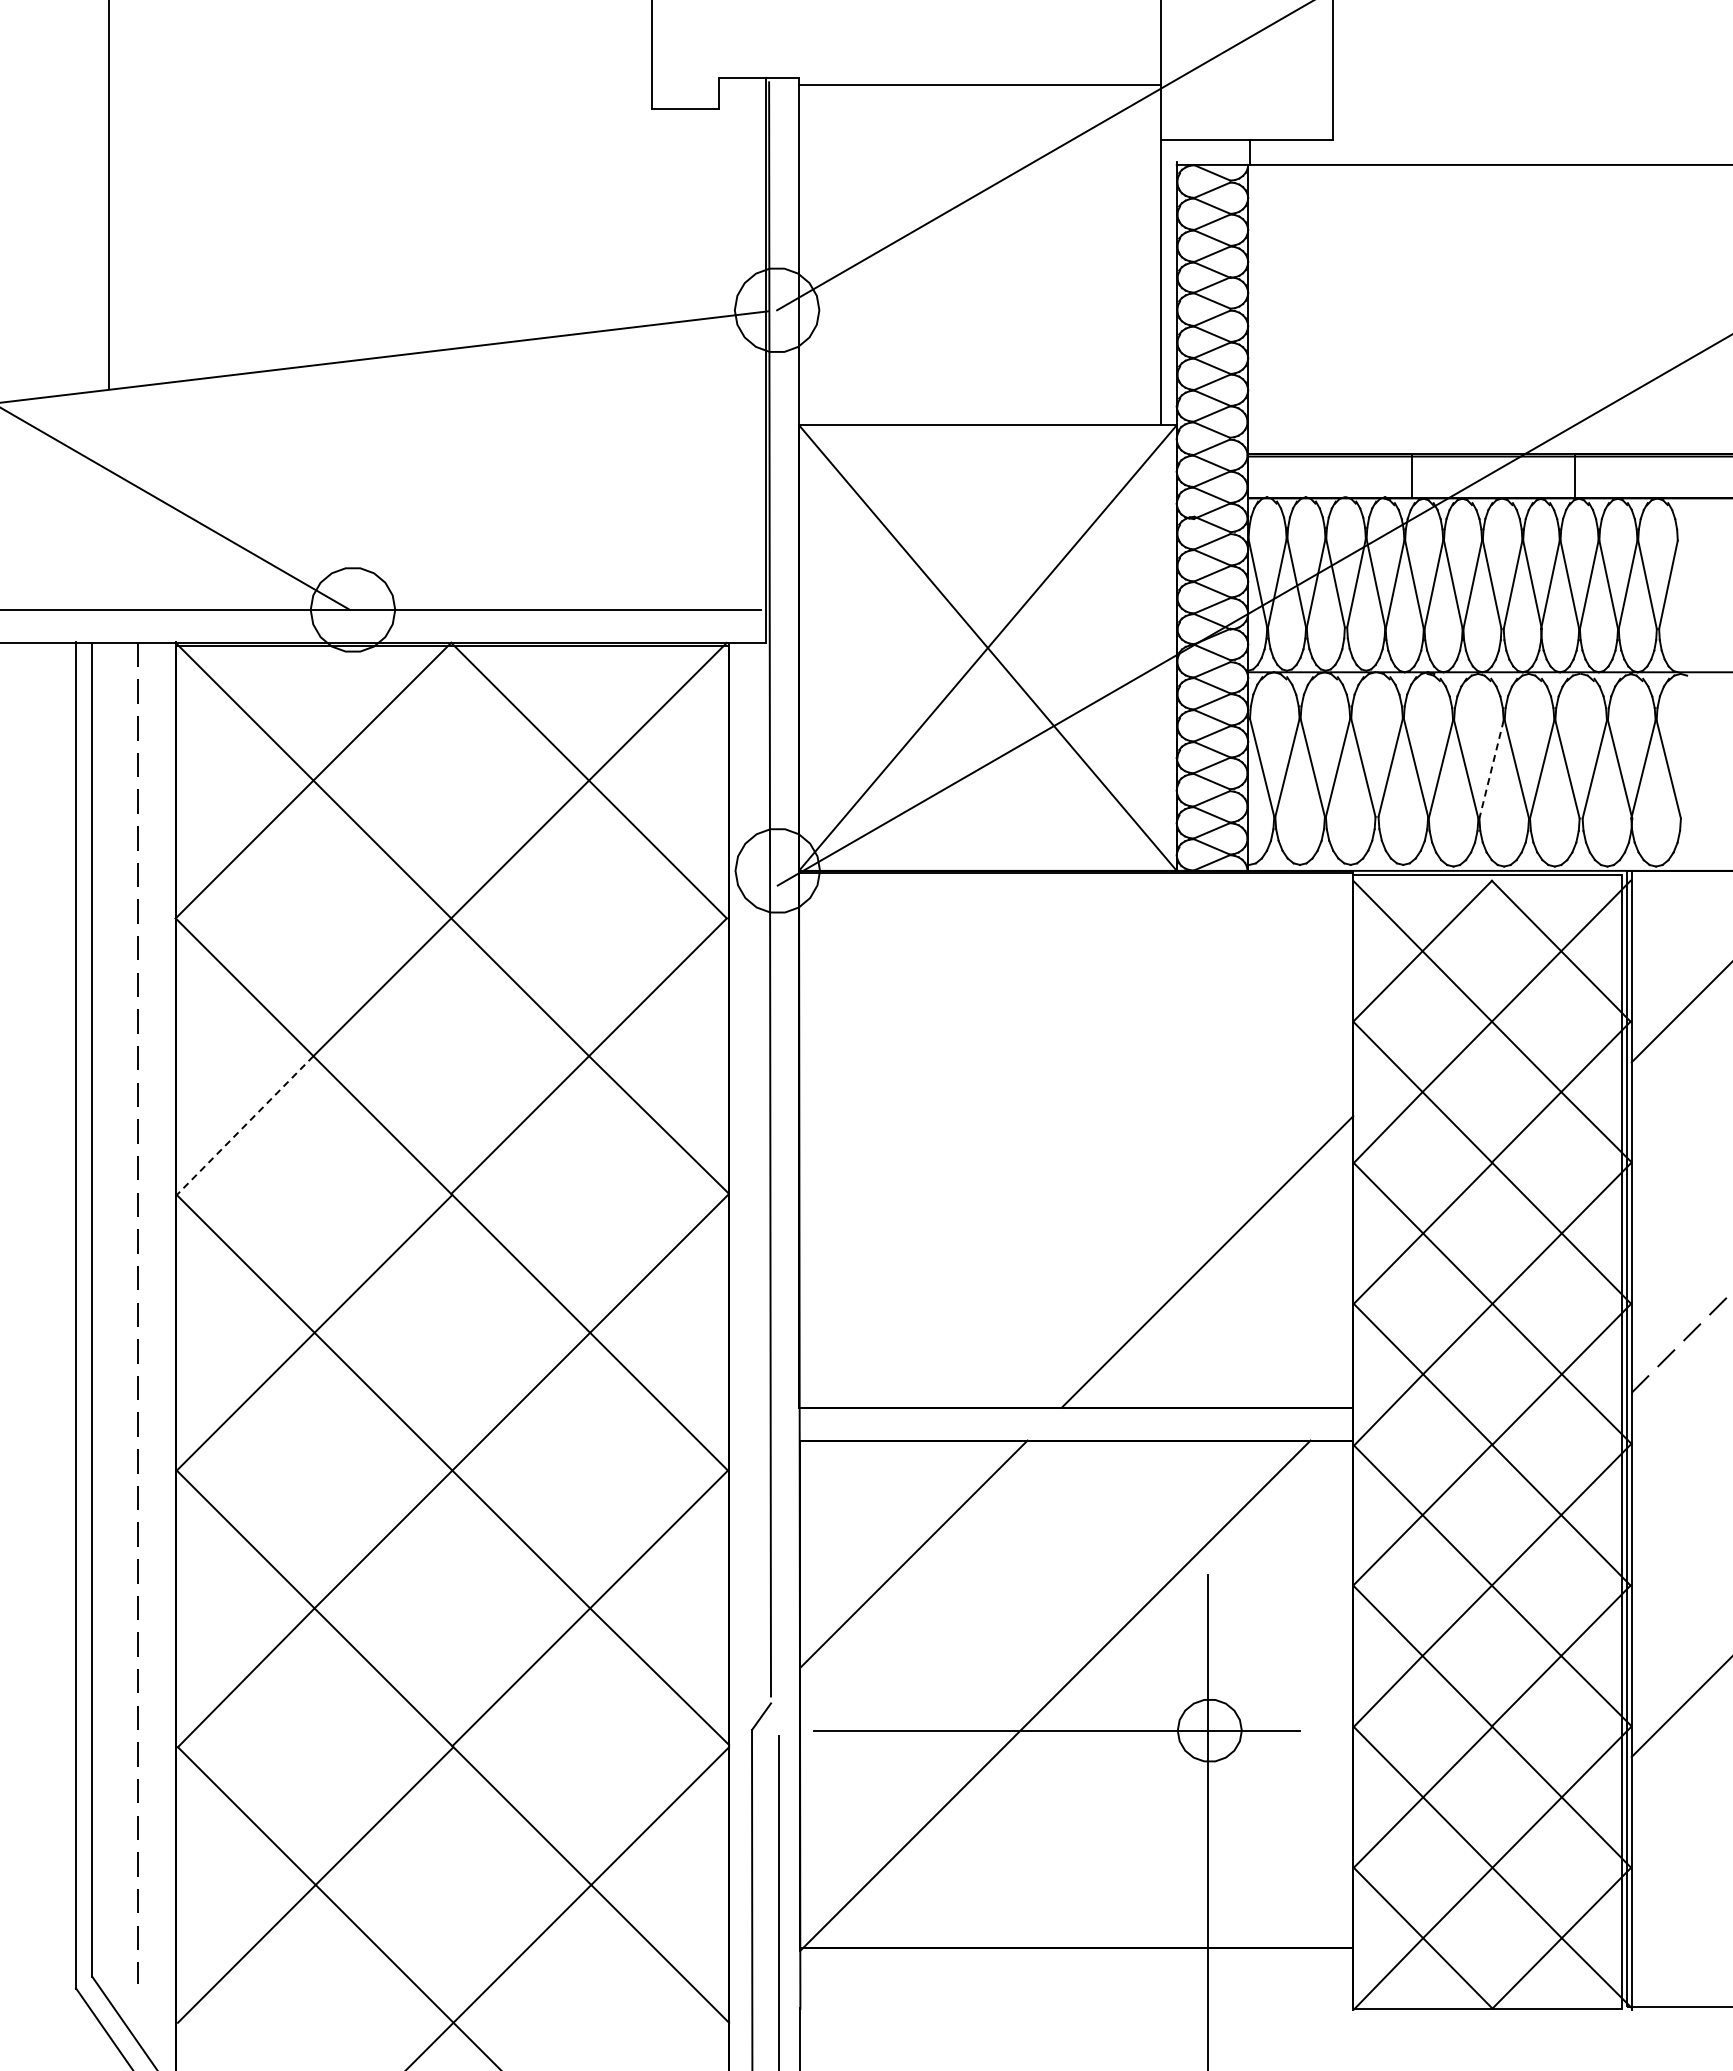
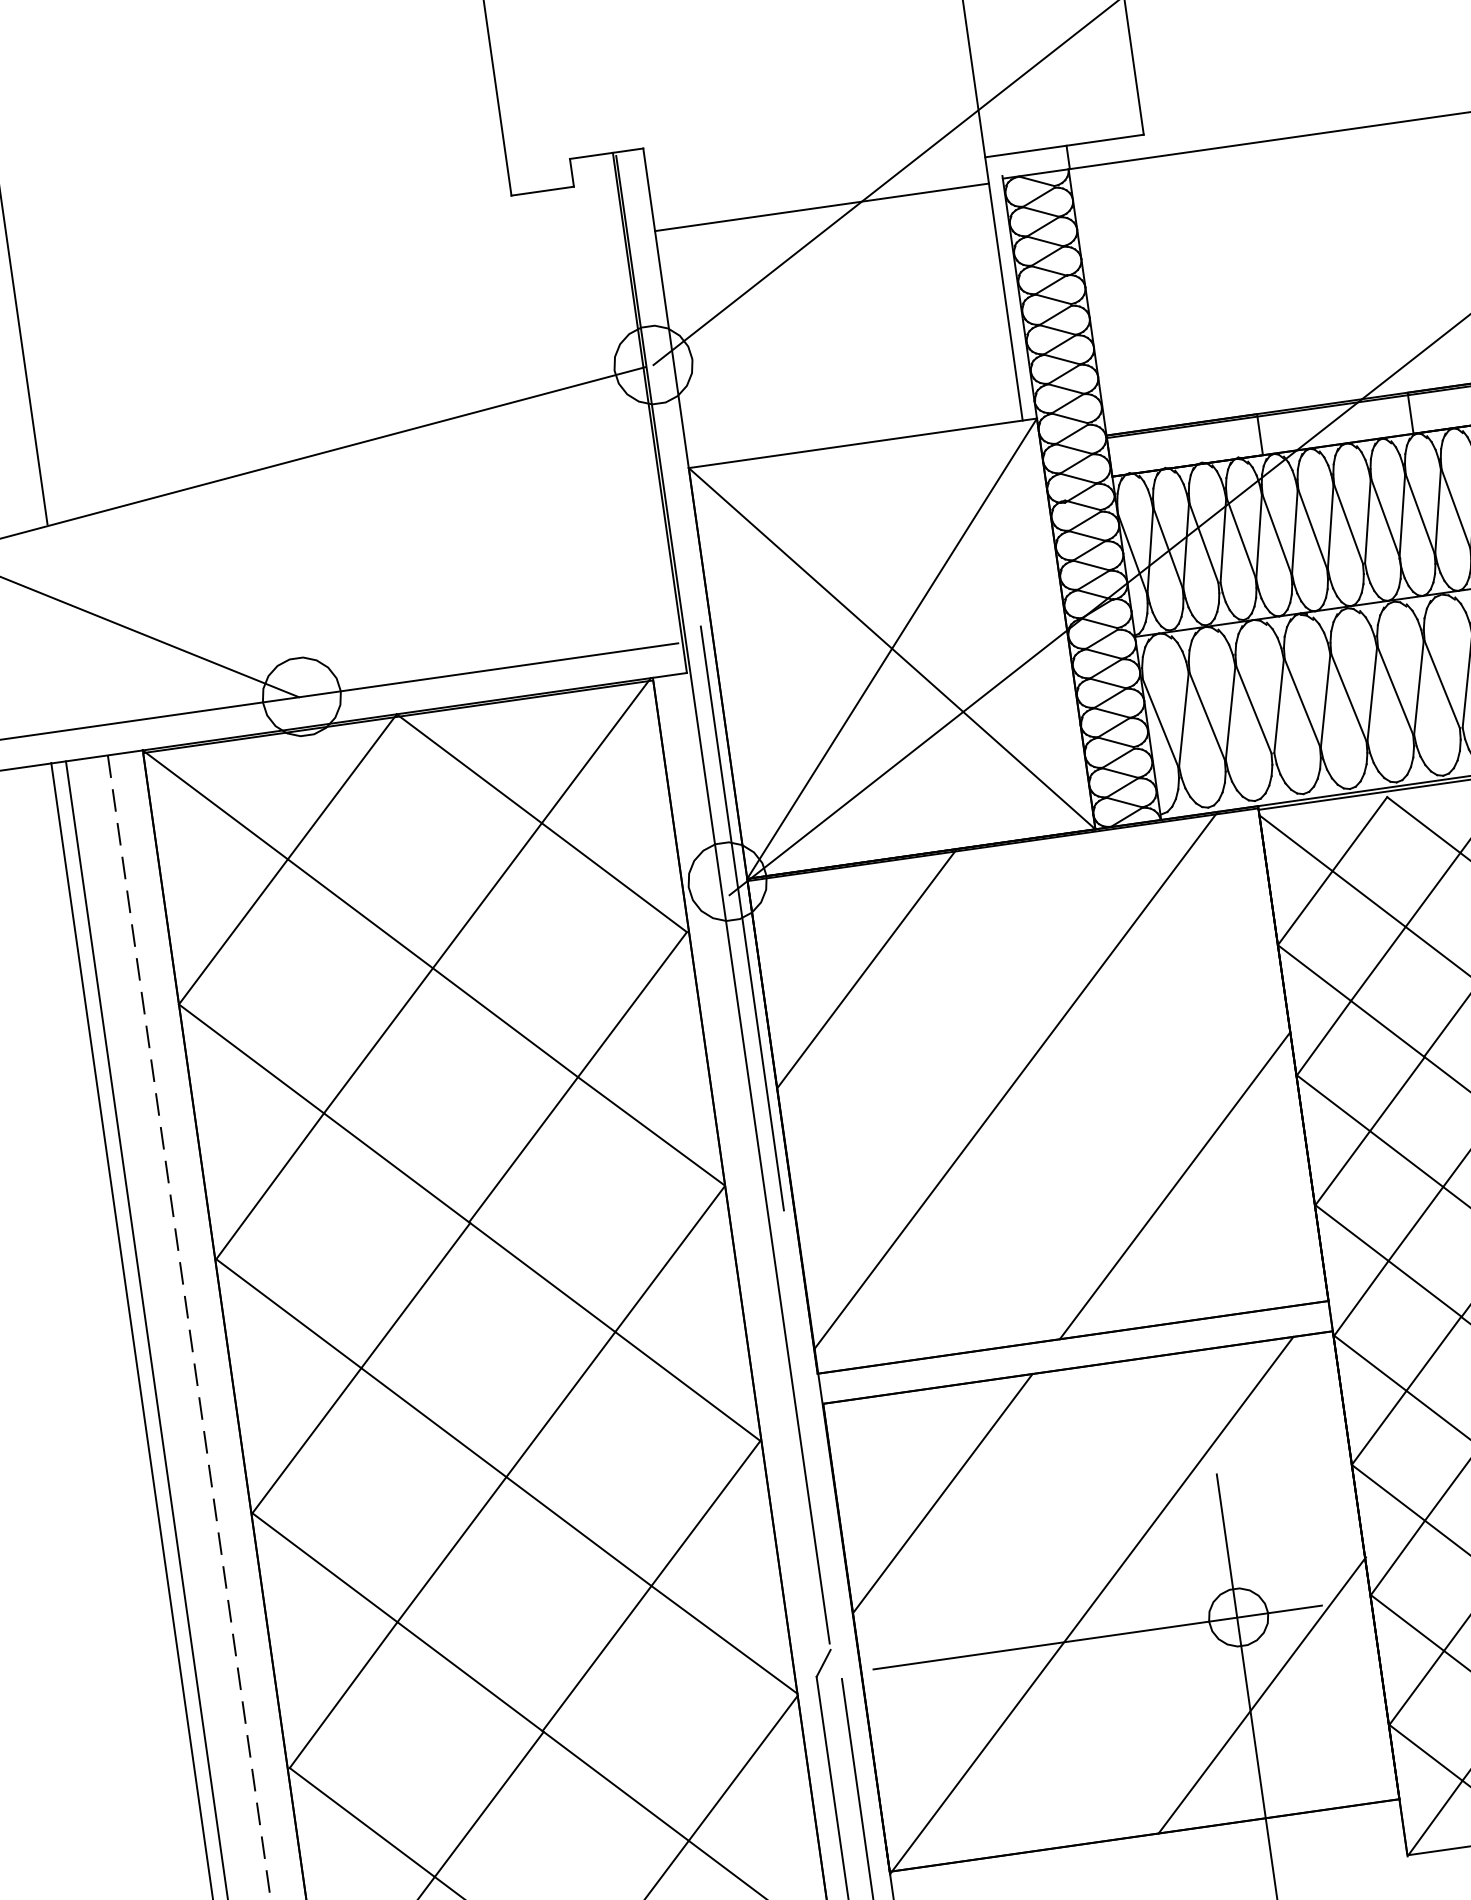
line: (980, 85) -> (822, 207), moved
line: (1491, 769) -> (1372, 694), dashed -> solid
line: (787, 911) -> (741, 917), added
line: (912, 984) -> (866, 968), added
line: (244, 1125) -> (269, 1186), dashed -> solid
line: (1054, 1125) -> (1016, 1080), added
line: (1223, 1816) -> (1262, 1694), added

